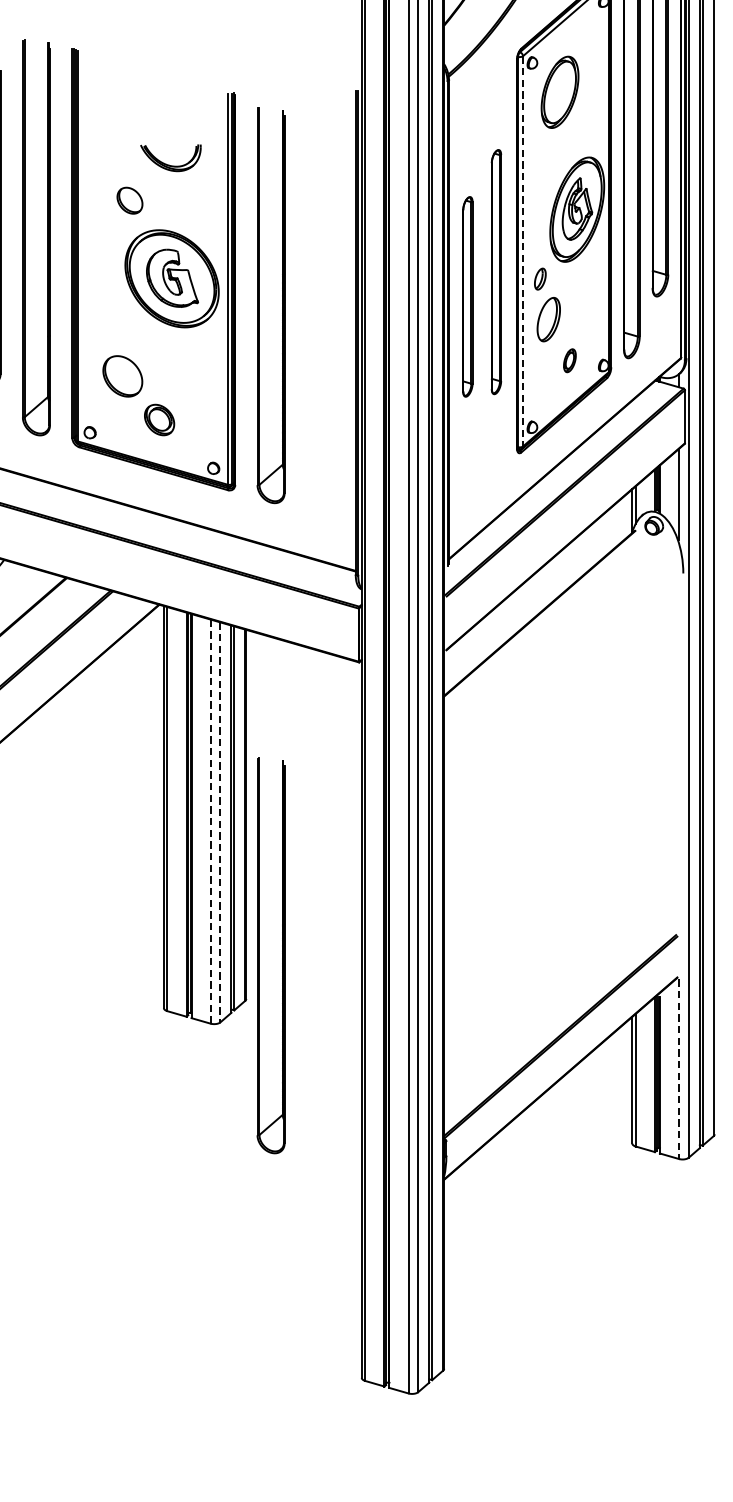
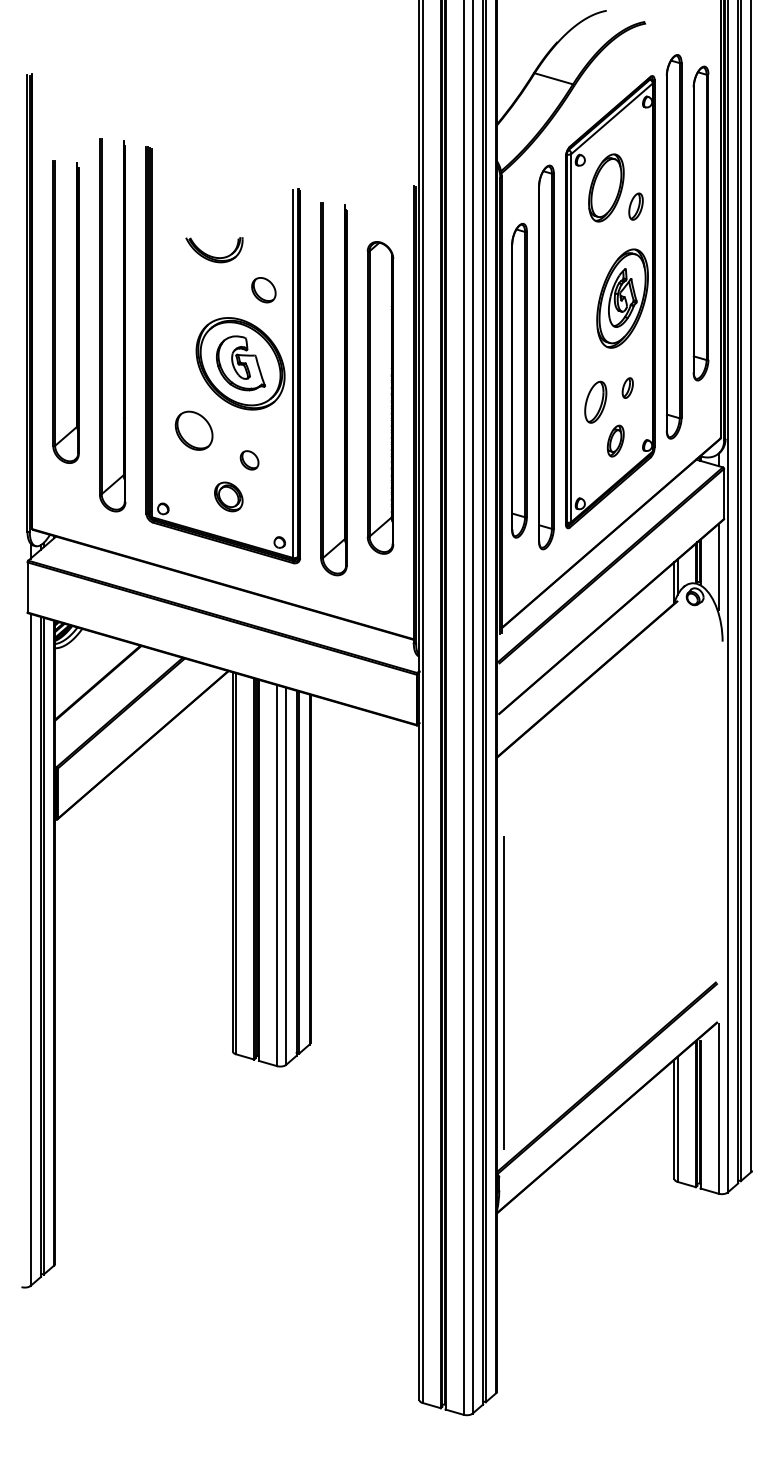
part: (590, 111) -> (635, 206), added
part: (170, 158) -> (214, 250), moved
part: (129, 201) -> (263, 290), moved
line: (523, 250) -> (571, 337), dashed -> solid
part: (496, 272) -> (546, 357), size x1.67
part: (540, 278) -> (627, 387), moved
part: (467, 296) -> (519, 380), size x1.67
part: (320, 314) -> (380, 397), added
part: (569, 360) -> (615, 440), size x1.43
part: (122, 376) -> (193, 430), moved
part: (181, 381) -> (249, 460), added
line: (210, 821) -> (276, 875), dashed -> solid
line: (220, 822) -> (286, 876), dashed -> solid
line: (451, 946) -> (504, 993), added
part: (260, 956) -> (323, 1002), removed
line: (678, 1069) -> (718, 1109), dashed -> solid

